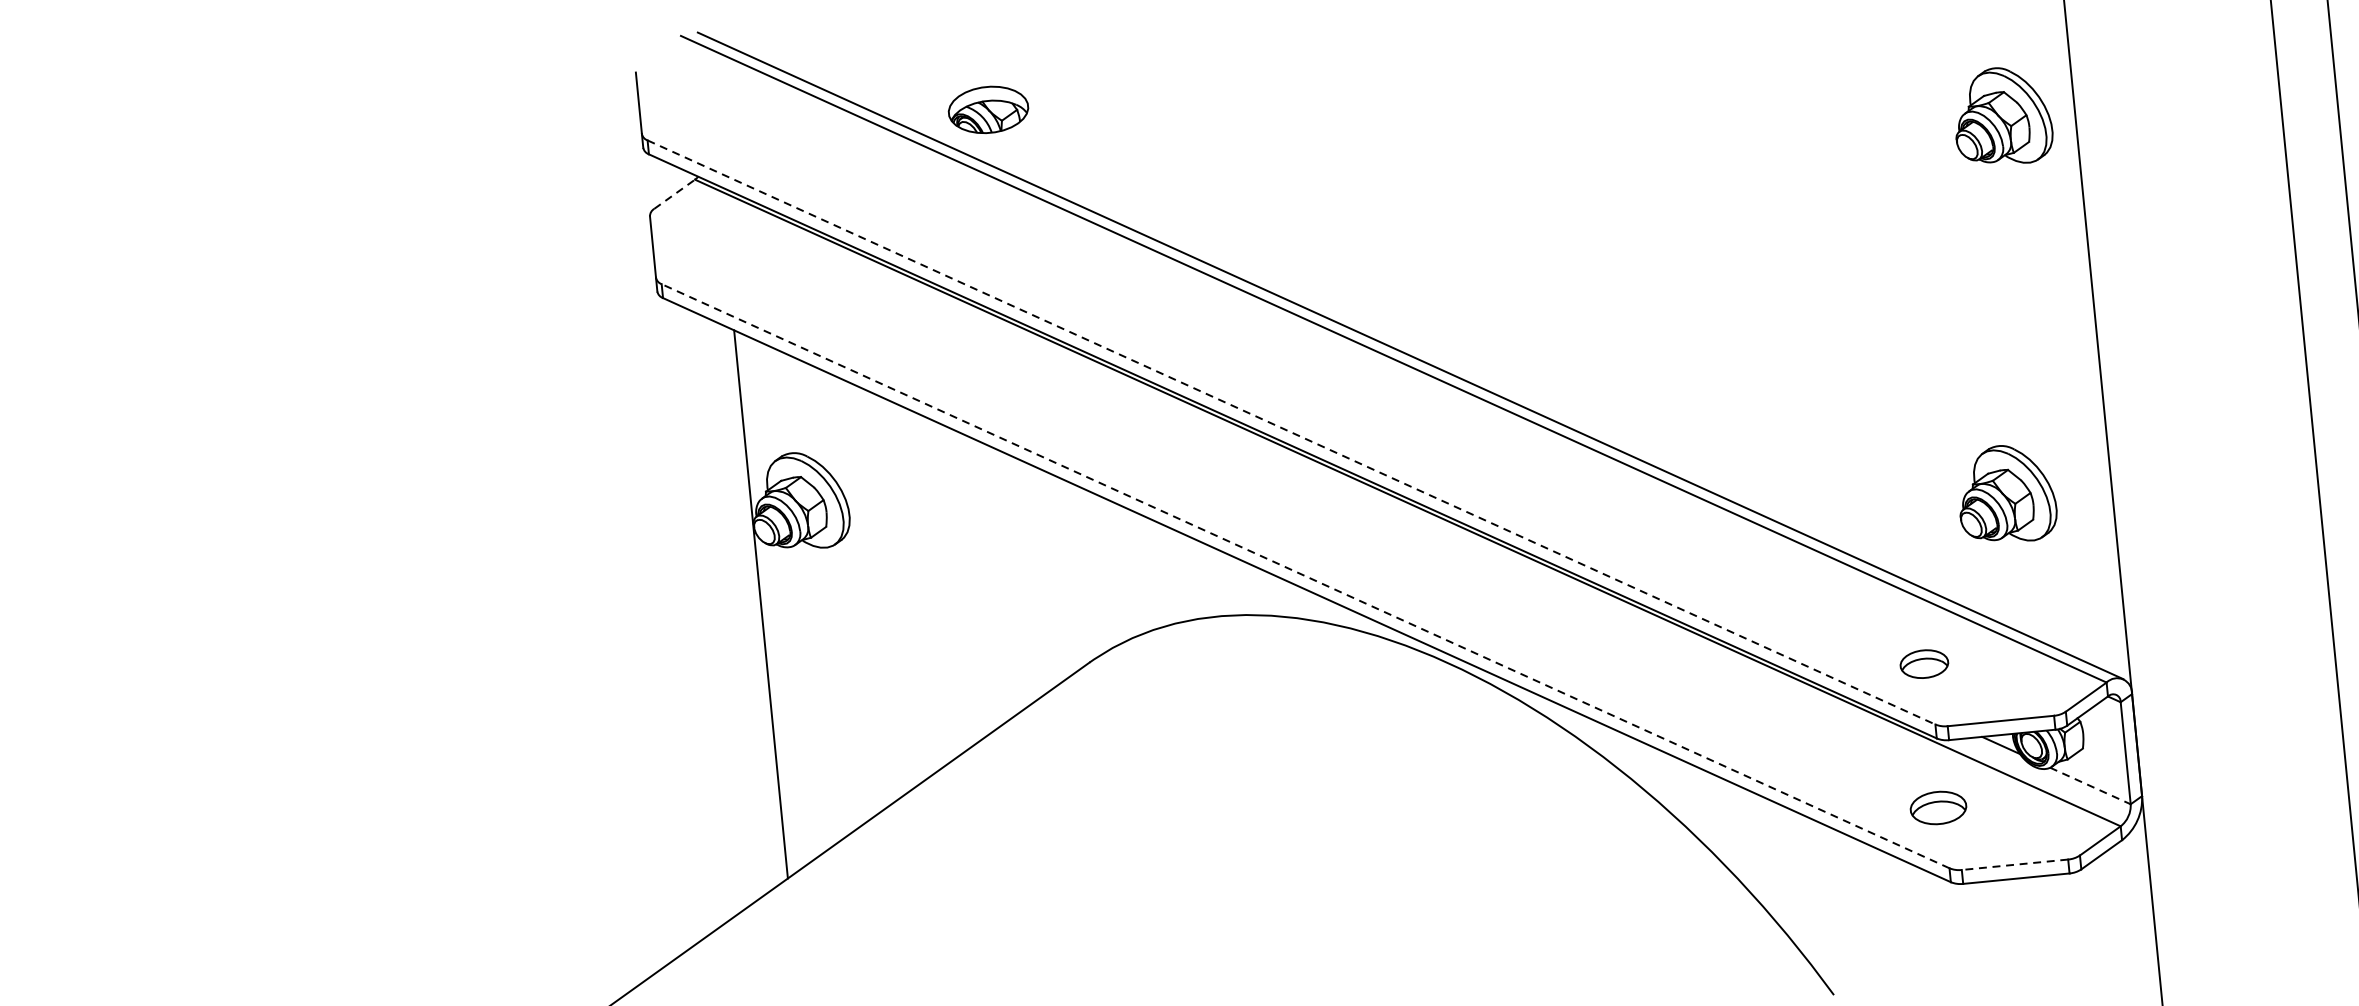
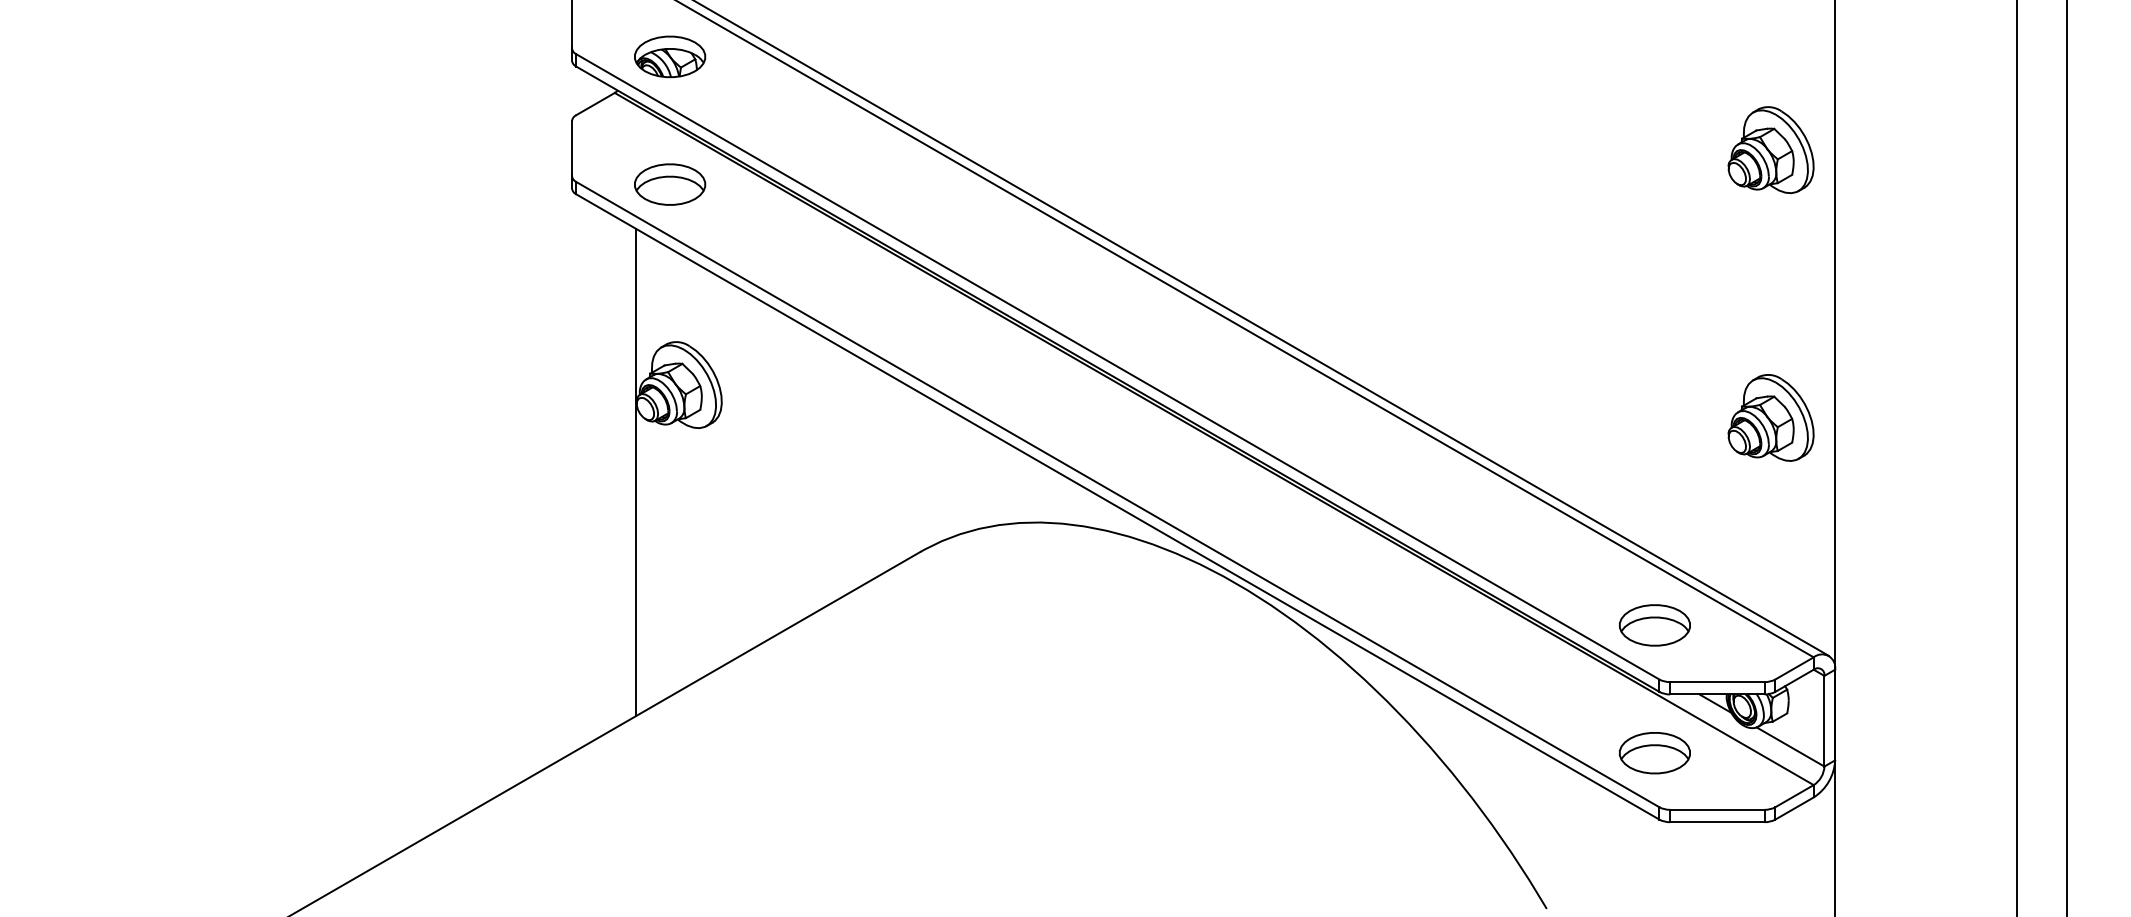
part: (988, 109) -> (670, 56), moved
line: (675, 193) -> (596, 103), dashed -> solid
part: (767, 276) -> (670, 184), added
line: (1292, 433) -> (1118, 367), dashed -> solid
part: (2006, 493) -> (1770, 417), moved
line: (1305, 576) -> (1117, 494), dashed -> solid
part: (1923, 664) -> (1654, 625), size x1.67
line: (2090, 786) -> (1790, 747), dashed -> solid
part: (1938, 808) -> (1654, 753), size x1.43
line: (2013, 864) -> (1716, 809), dashed -> solid

